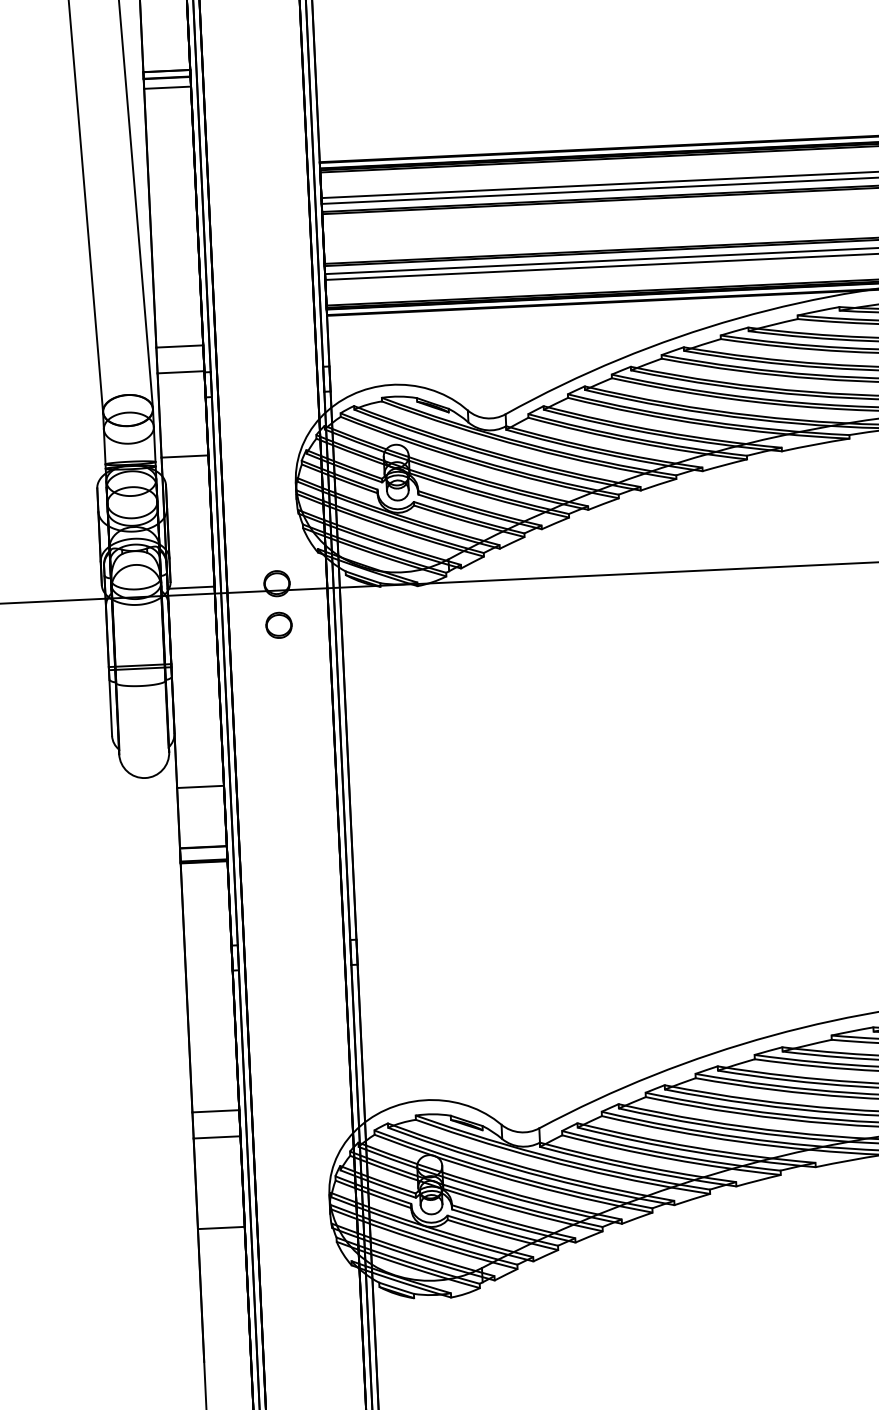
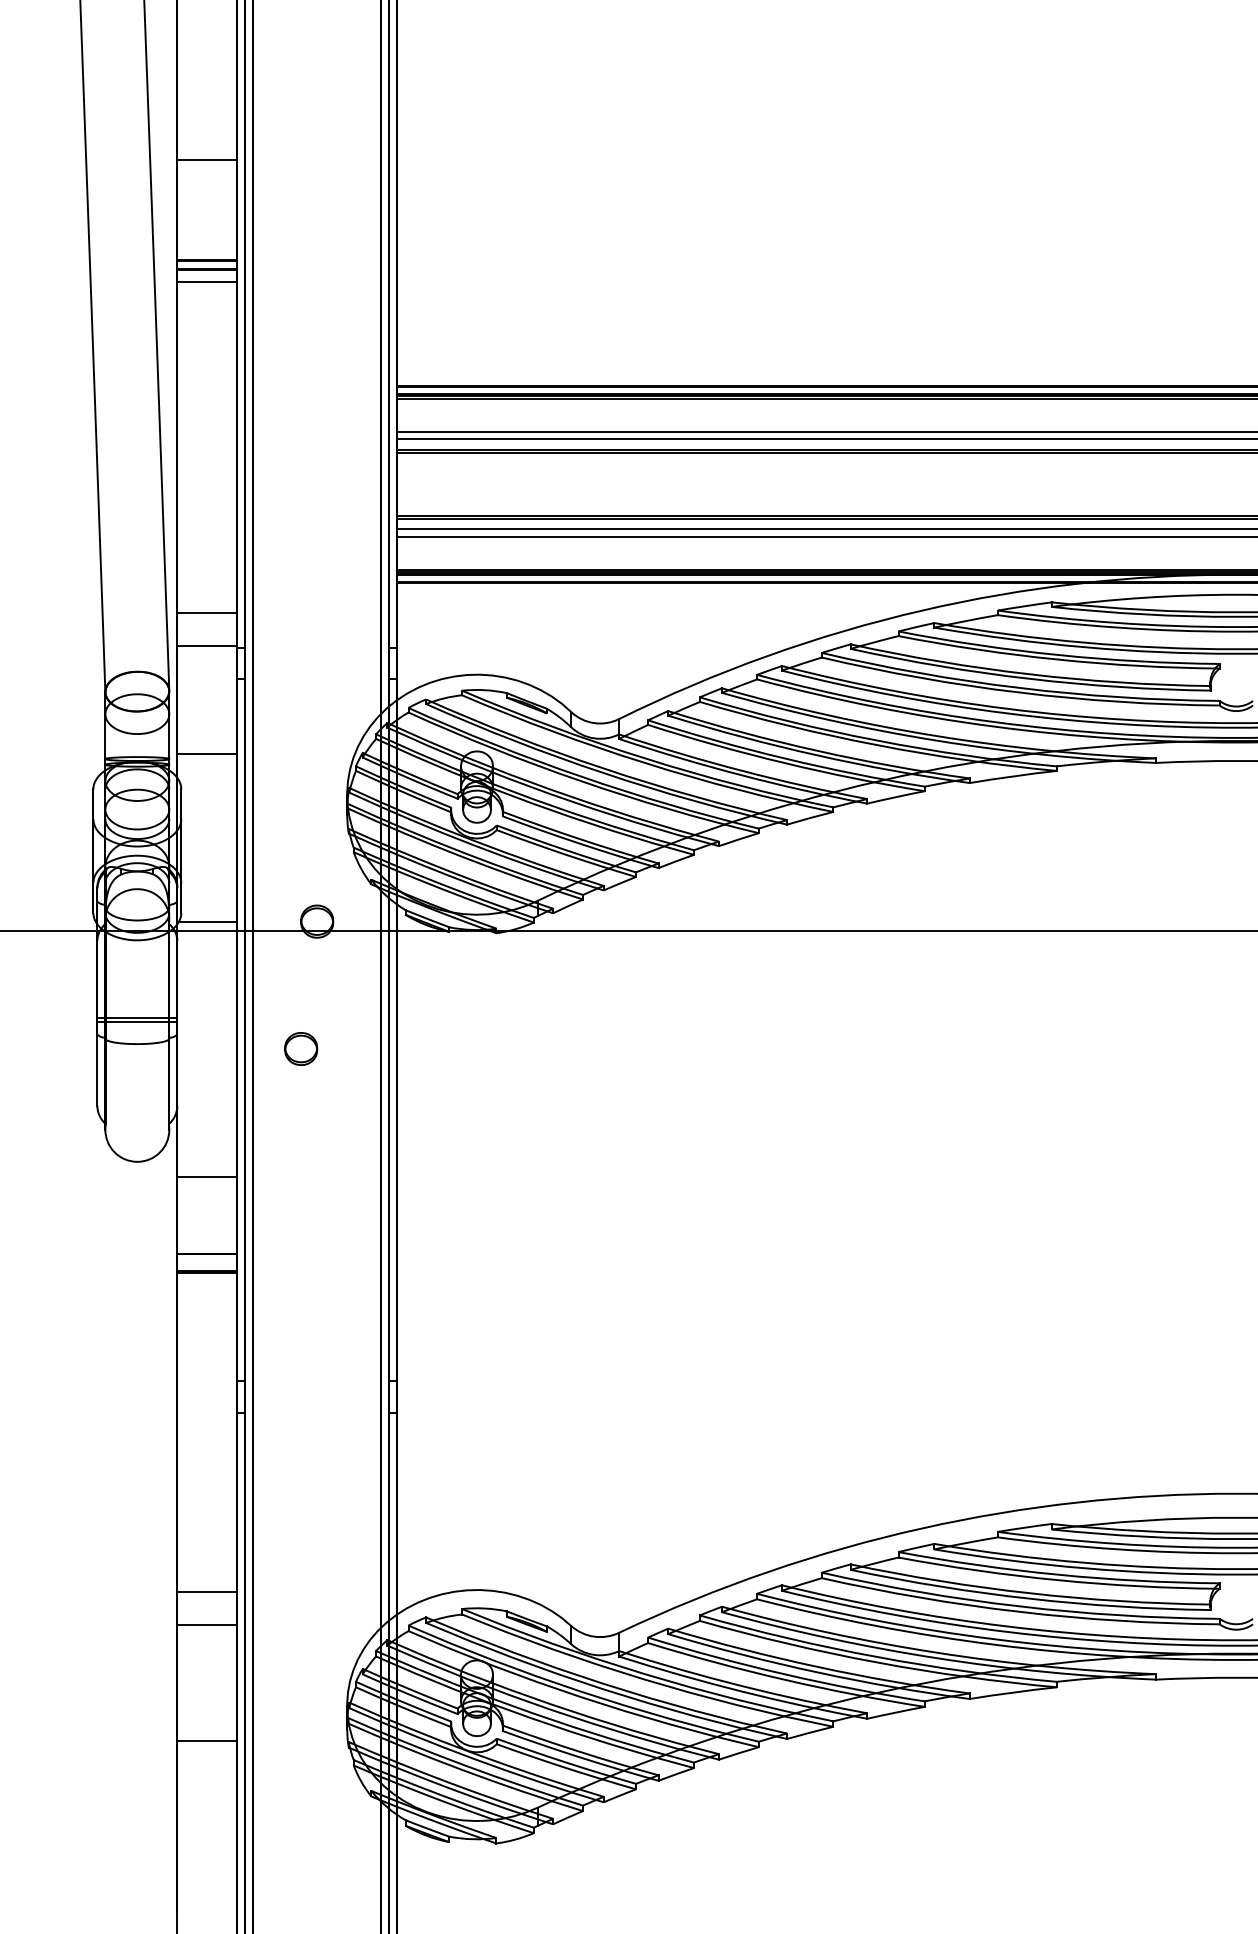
part: (279, 624) -> (301, 1048), moved

